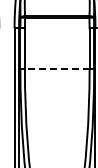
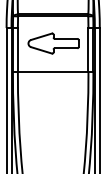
part: (57, 42) -> (53, 43), added
line: (56, 68) -> (52, 71), dashed -> solid

